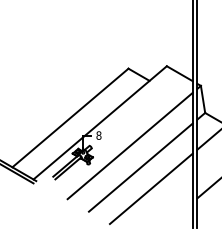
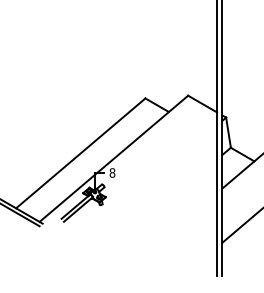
line: (130, 145) -> (147, 184), removed
line: (141, 167) -> (159, 208), removed
line: (150, 188) -> (170, 232), removed

